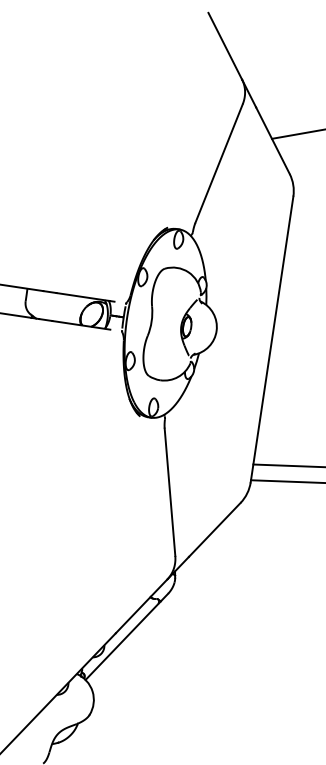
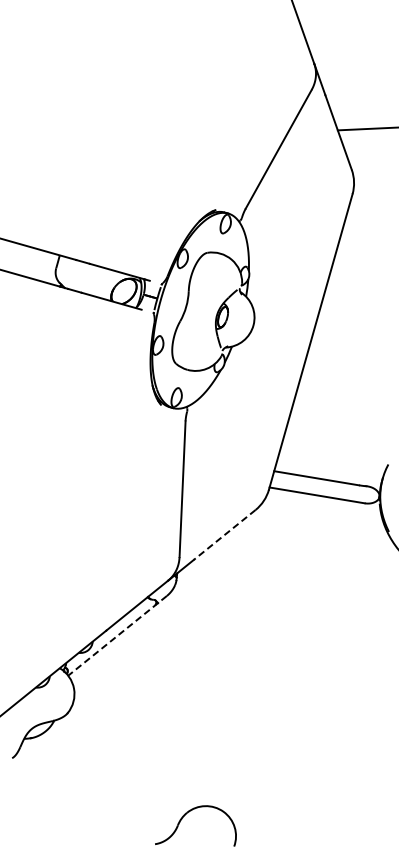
line: (214, 529) -> (224, 534), solid -> dashed
line: (126, 637) -> (117, 636), solid -> dashed

